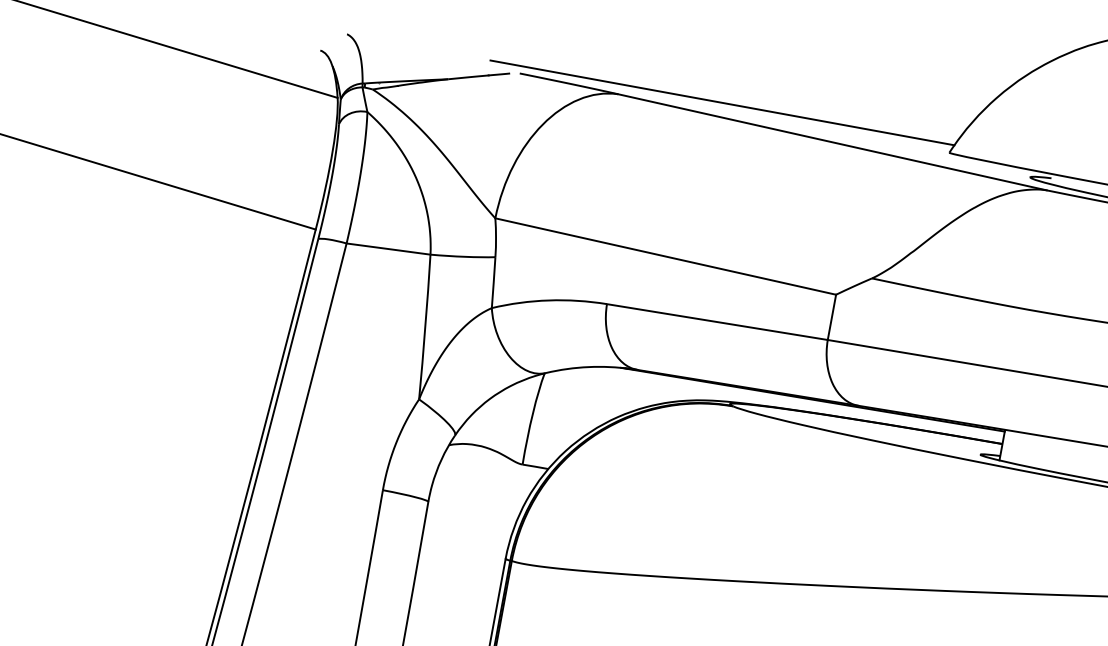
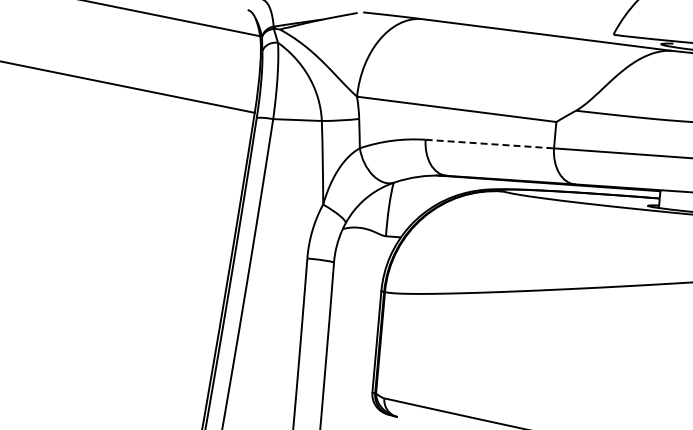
line: (721, 101) -> (480, 17), removed
line: (718, 322) -> (490, 144), solid -> dashed

